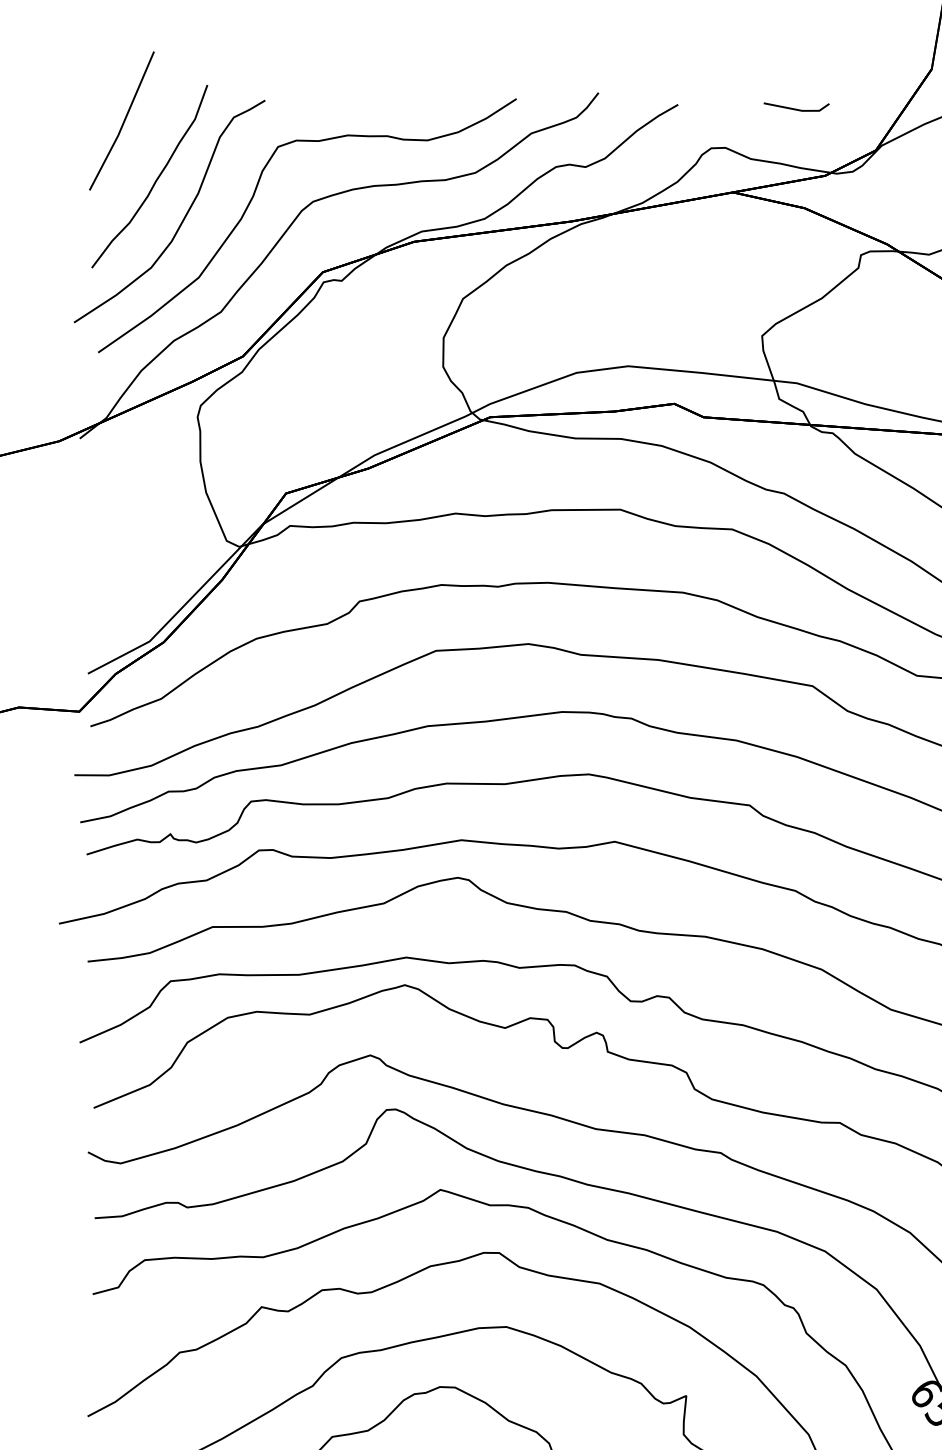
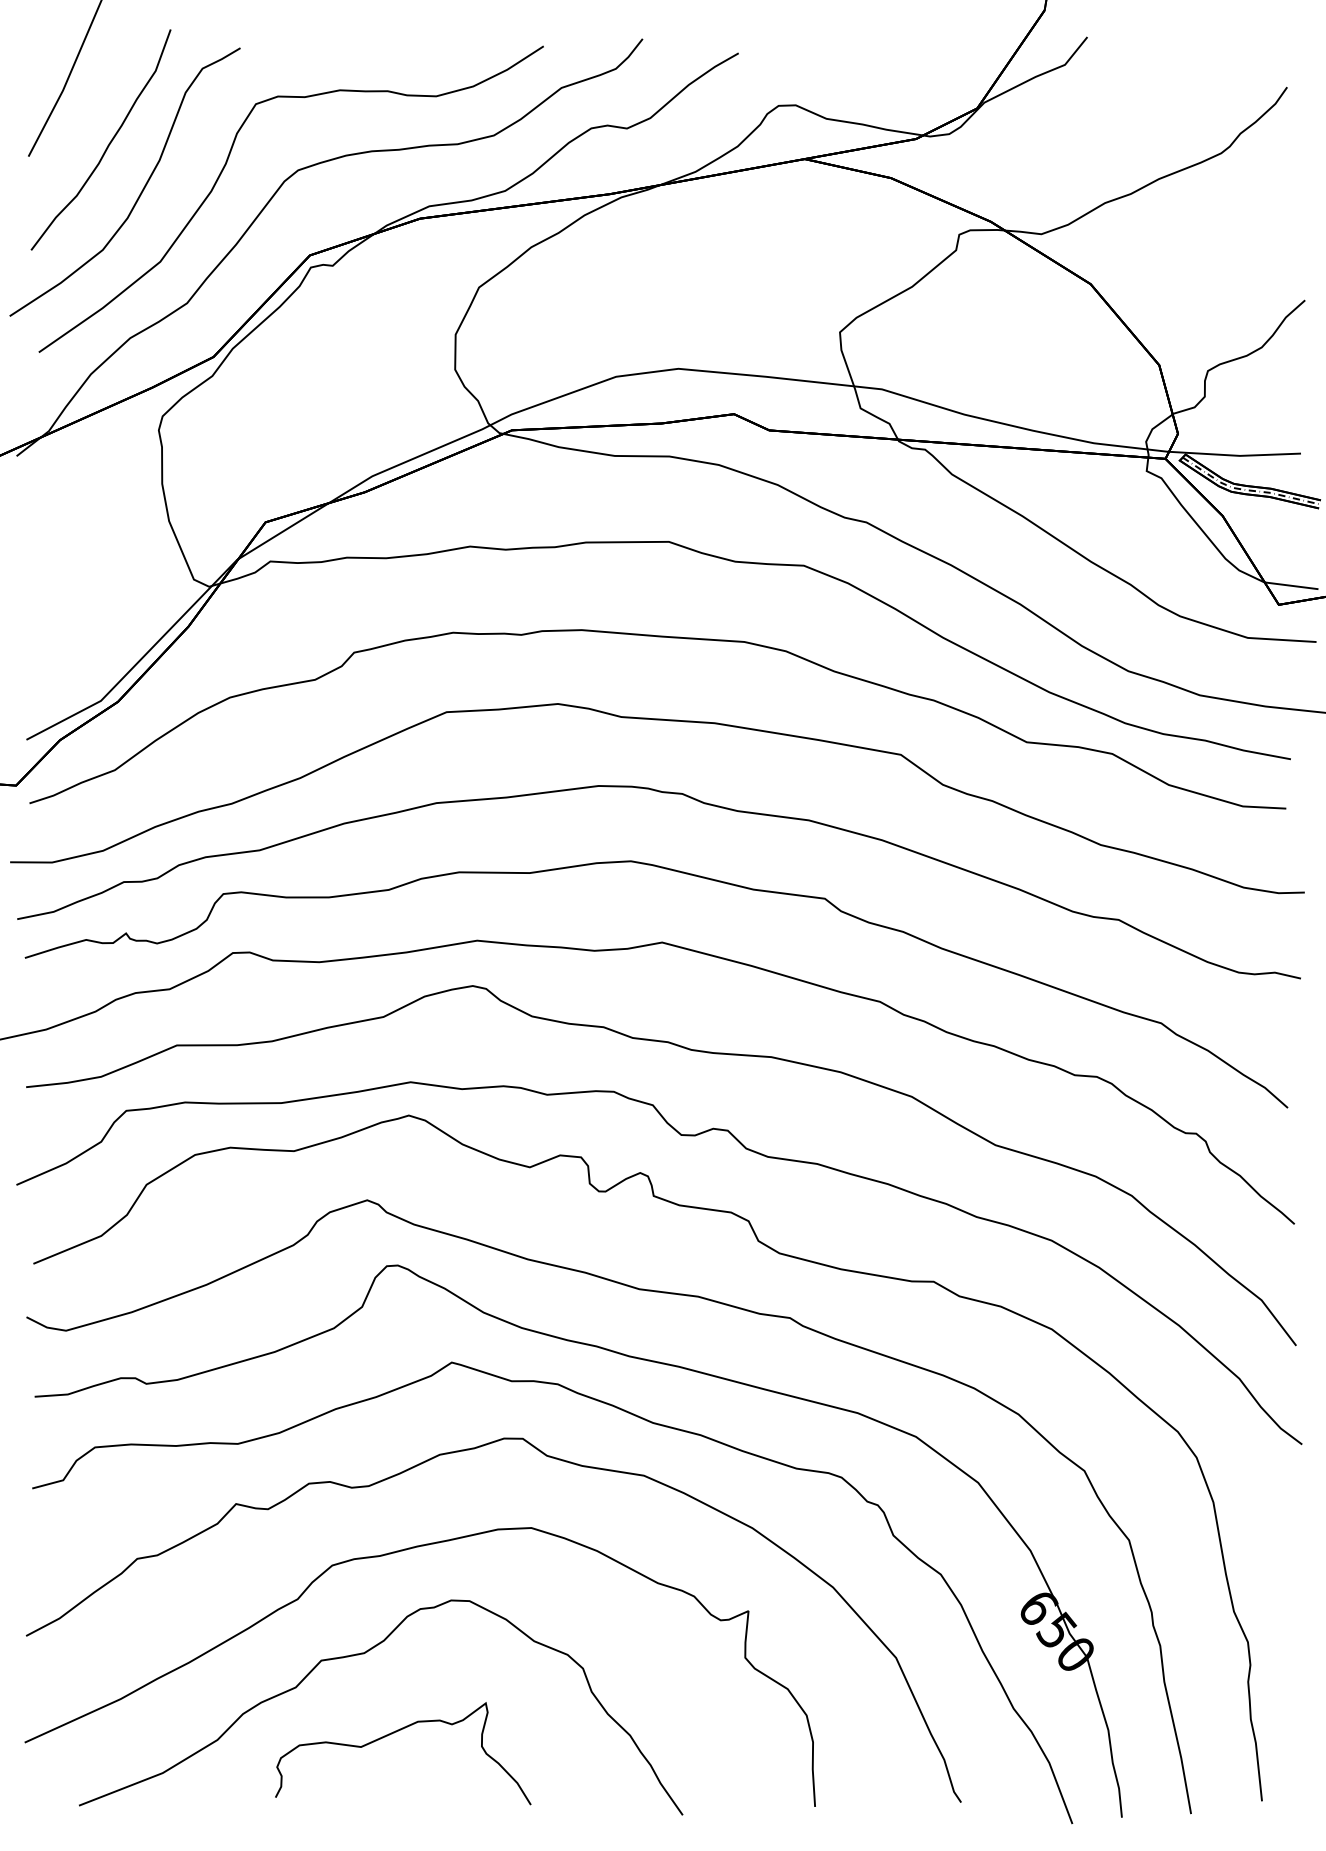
line: (796, 109) -> (881, 58), removed

